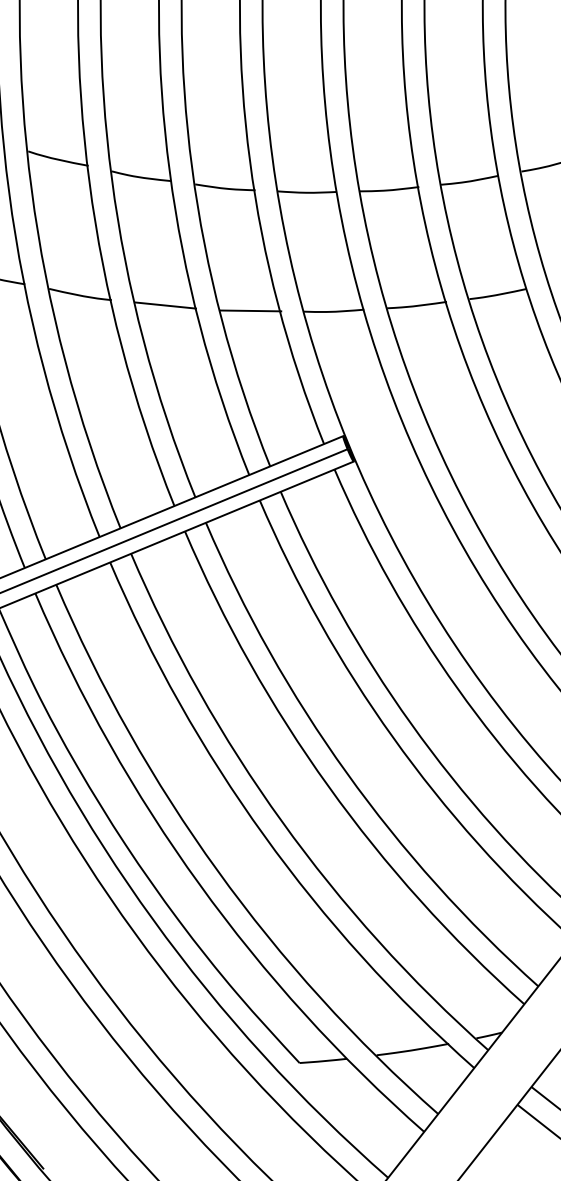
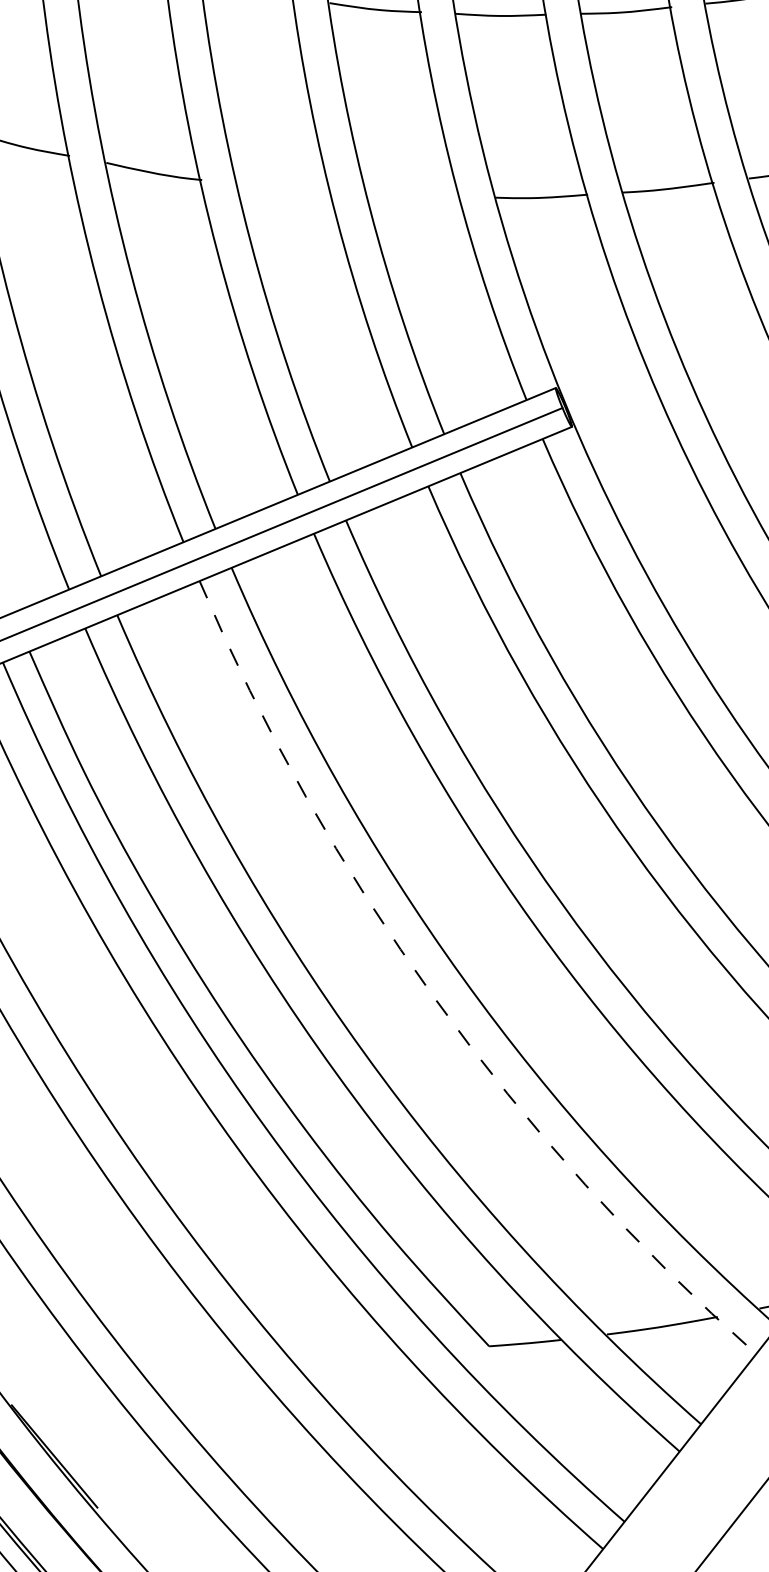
line: (165, 305) -> (284, 188), removed
line: (250, 310) -> (414, 195), removed
arc: (264, 835) -> (435, 998), solid -> dashed

